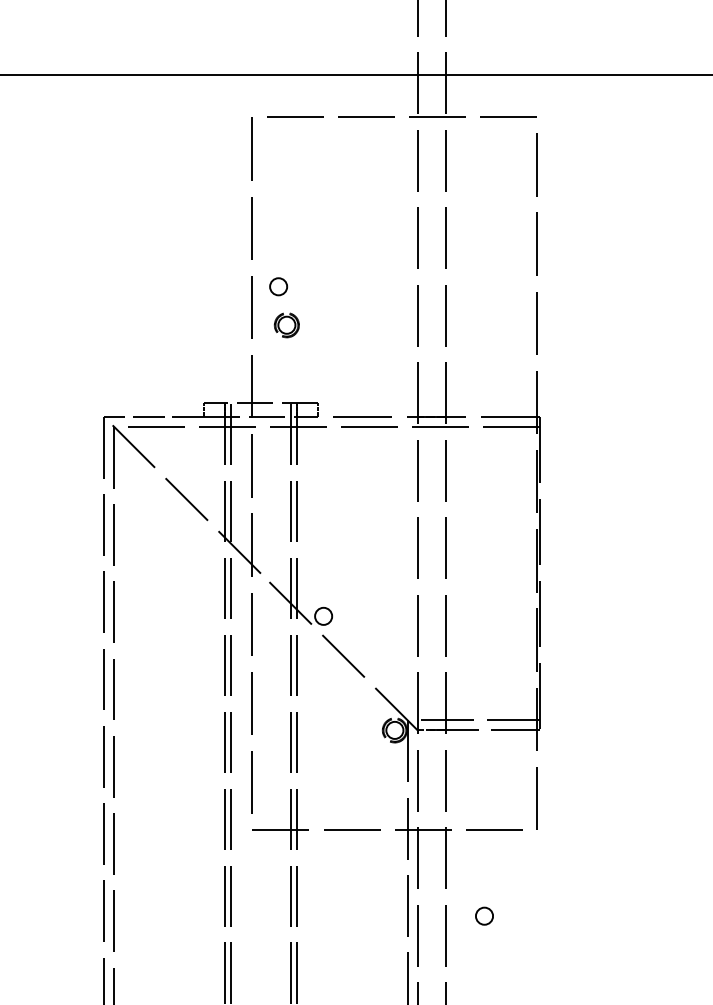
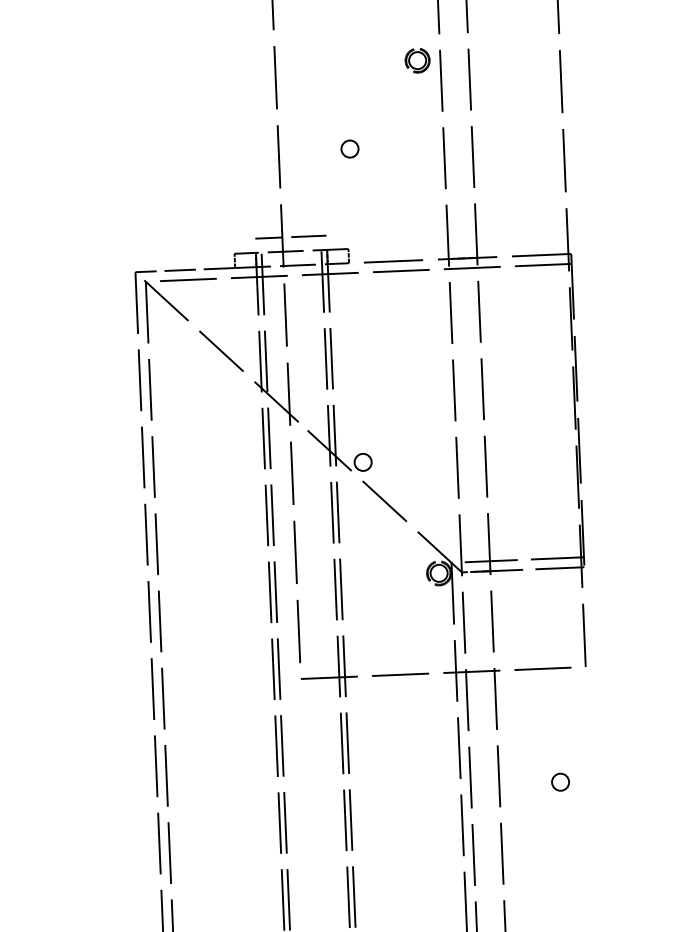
circle: (278, 286) -> (349, 148), moved
part: (286, 325) -> (417, 60), moved
line: (260, 388) -> (290, 237), added
circle: (484, 915) -> (560, 781), moved

